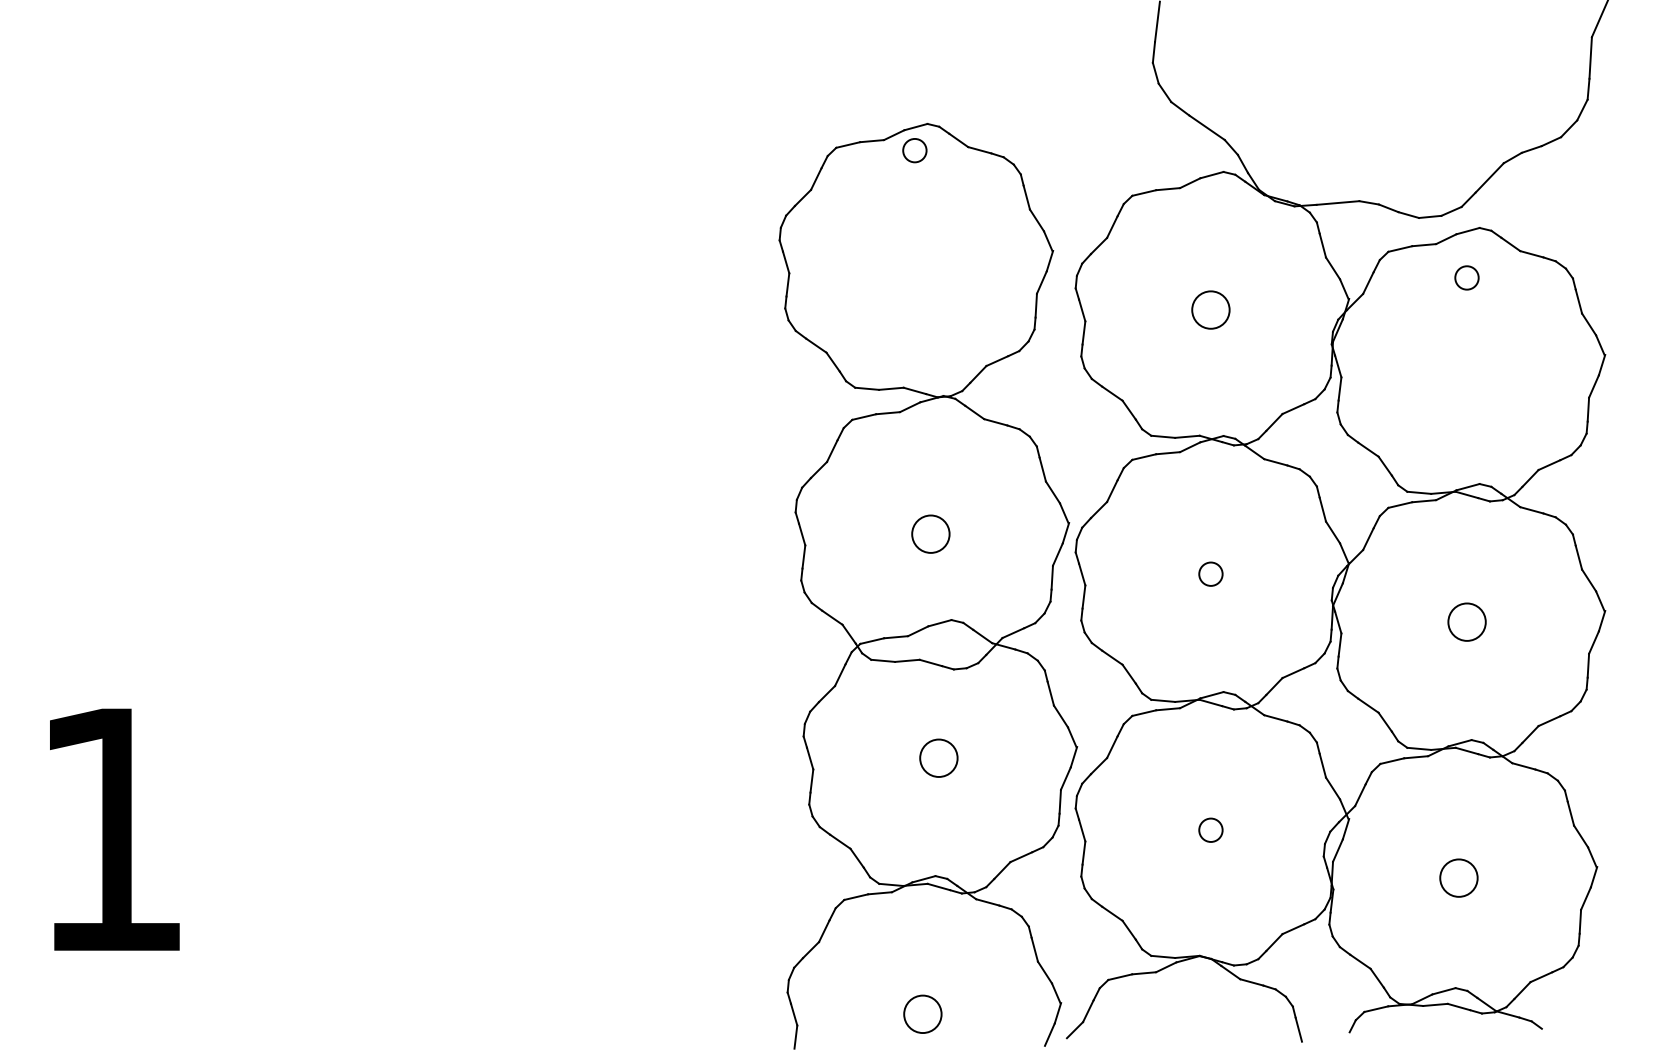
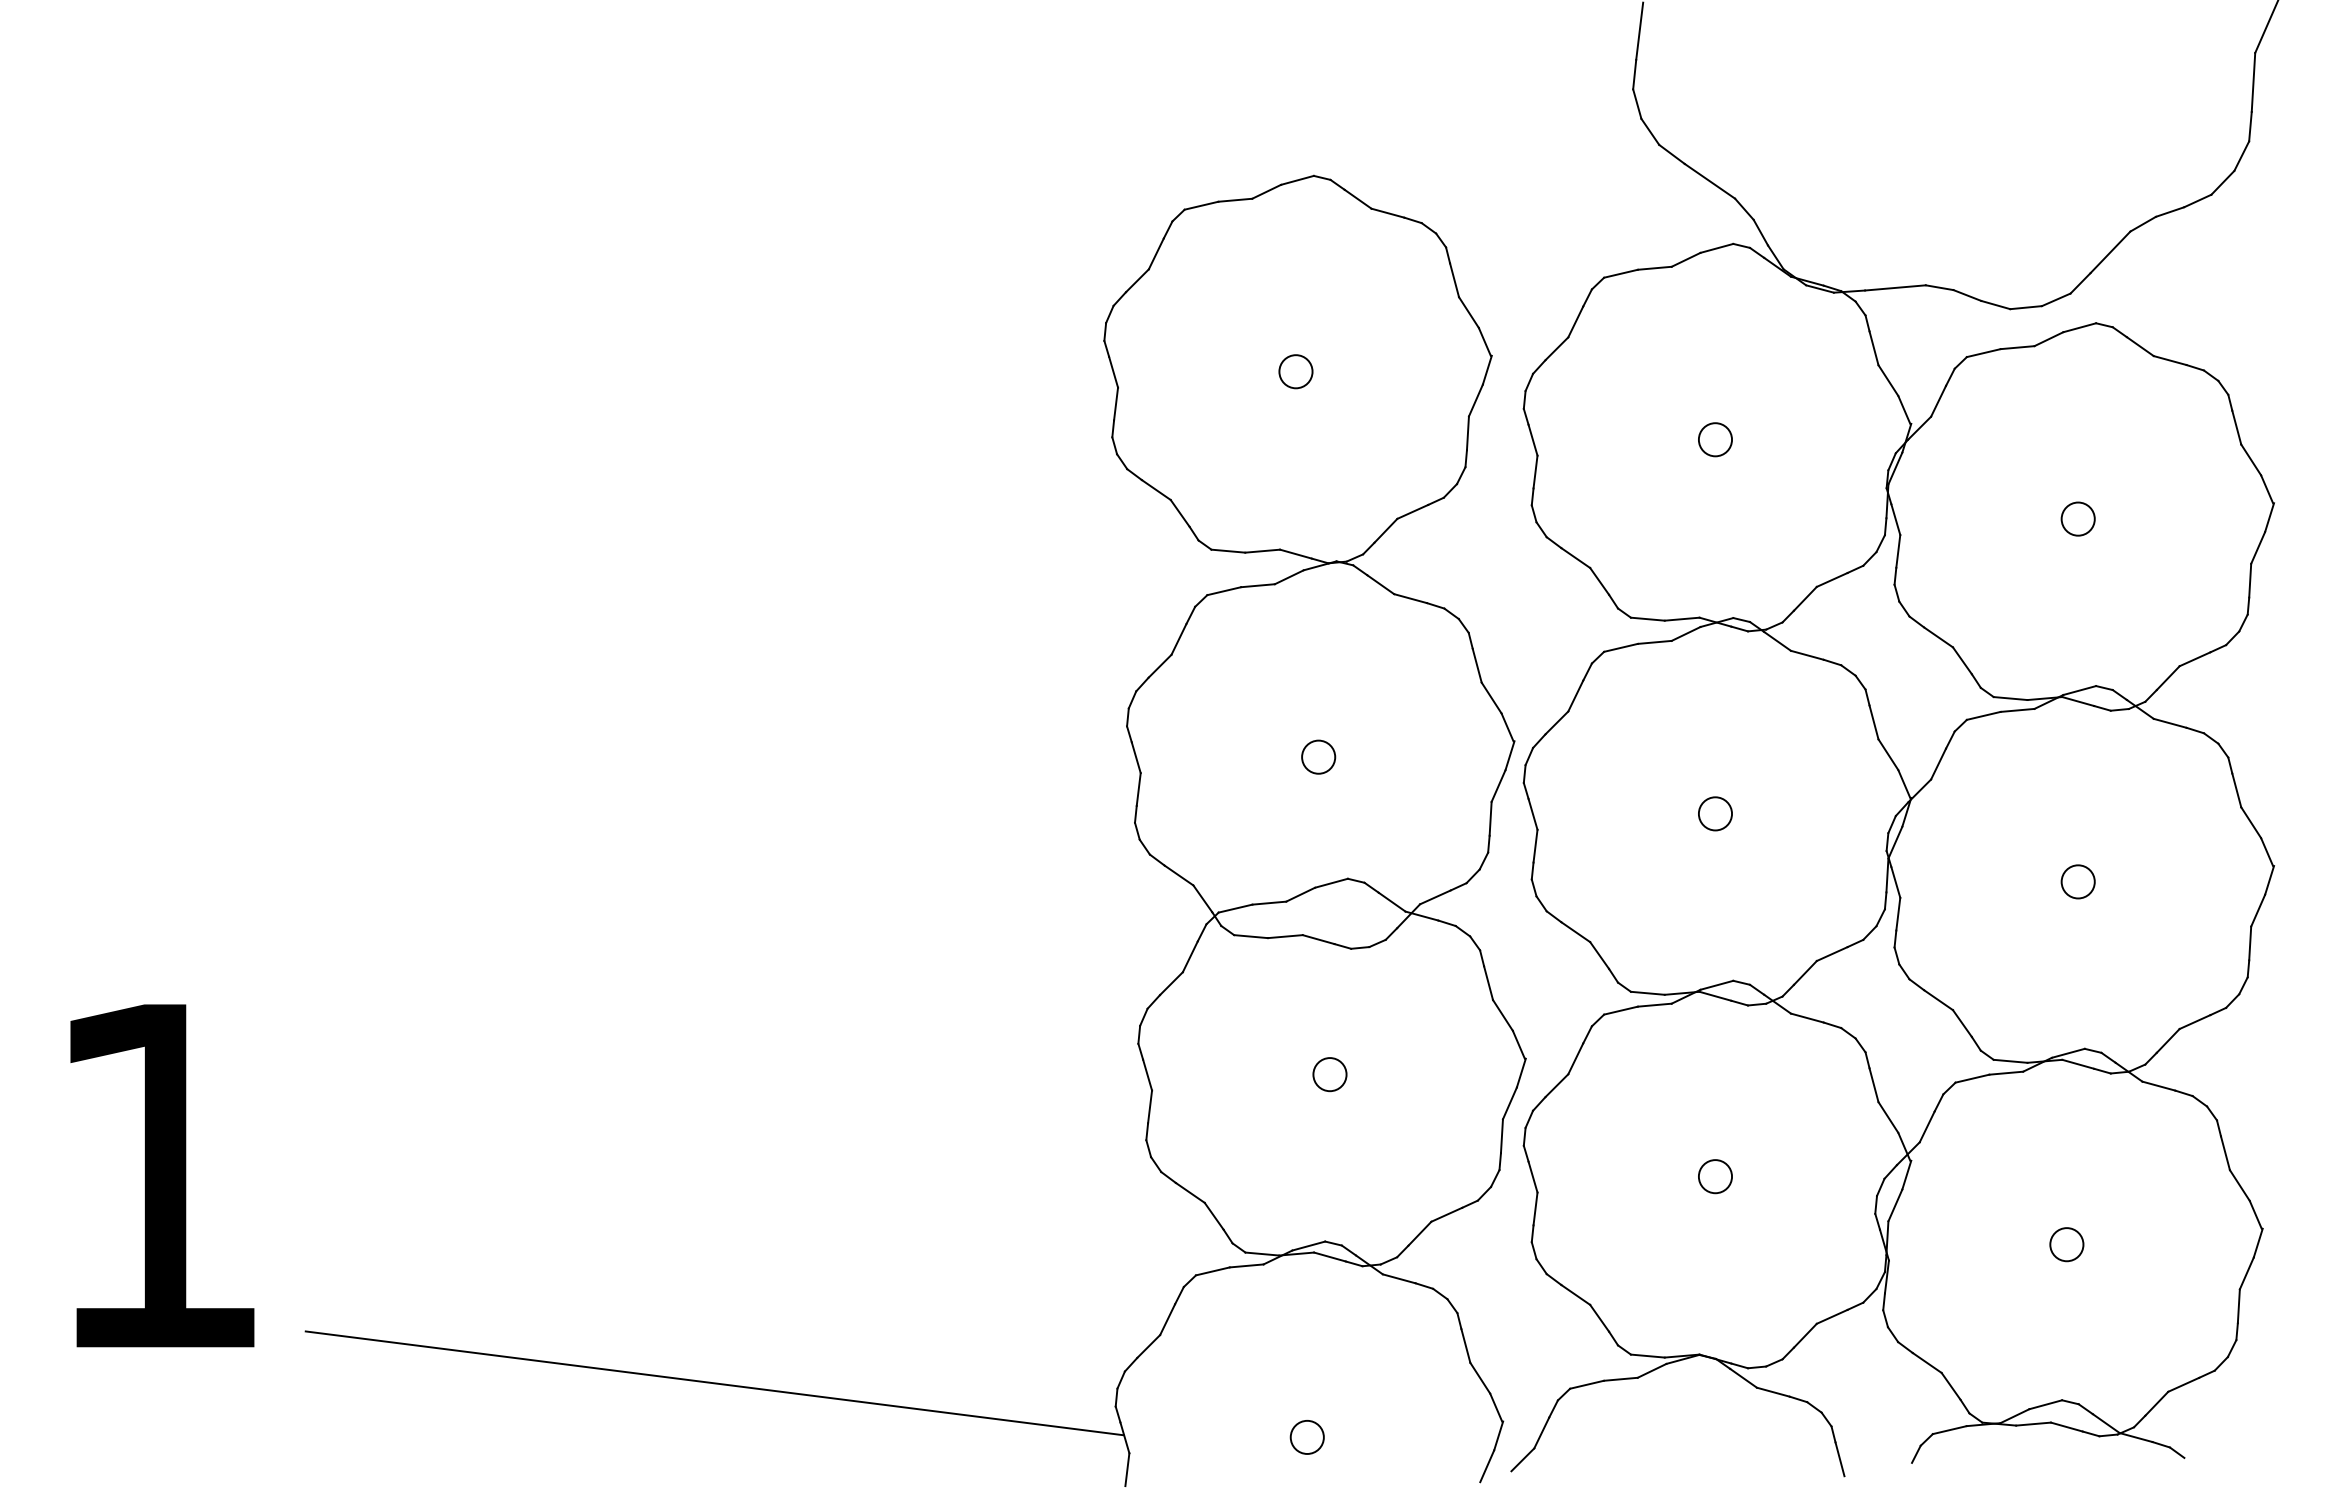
circle: (914, 150) -> (1295, 371), moved
circle: (1466, 277) -> (2077, 518), moved
circle: (1210, 309) -> (1715, 439), size x0.62
circle: (930, 533) -> (1318, 756), size x0.62
circle: (1466, 621) -> (2077, 881), size x0.62
circle: (938, 758) -> (1329, 1074), size x0.62
circle: (1458, 878) -> (2066, 1244), size x0.62
line: (504, 976) -> (714, 1383), added
circle: (922, 1013) -> (1306, 1436), size x0.62

